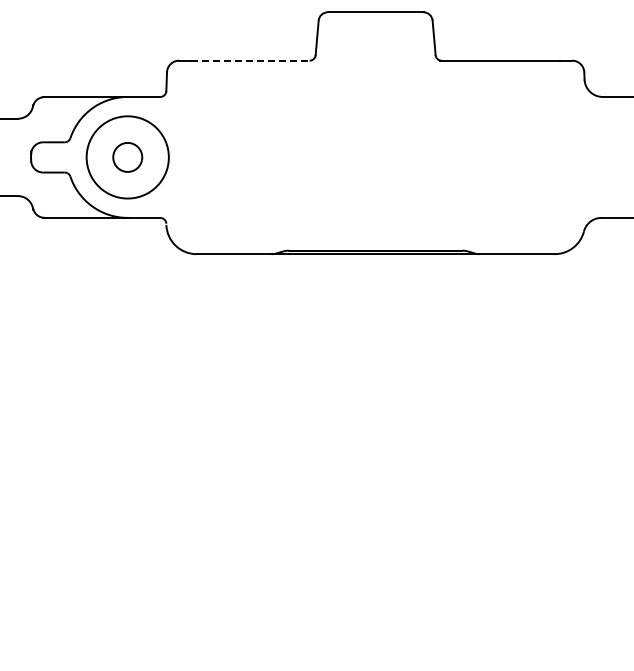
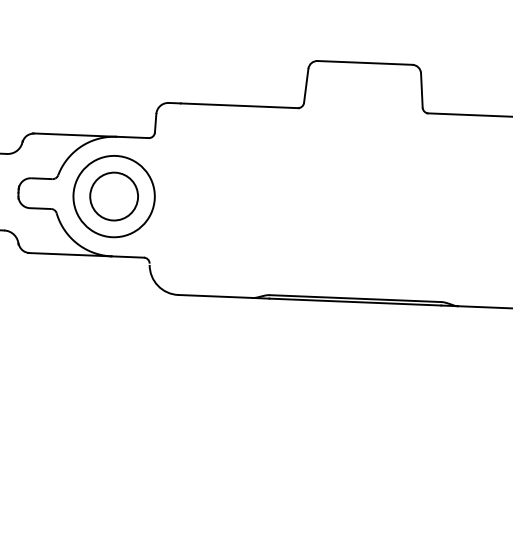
line: (251, 60) -> (240, 105), dashed -> solid
circle: (127, 157) -> (113, 196), size x1.67

